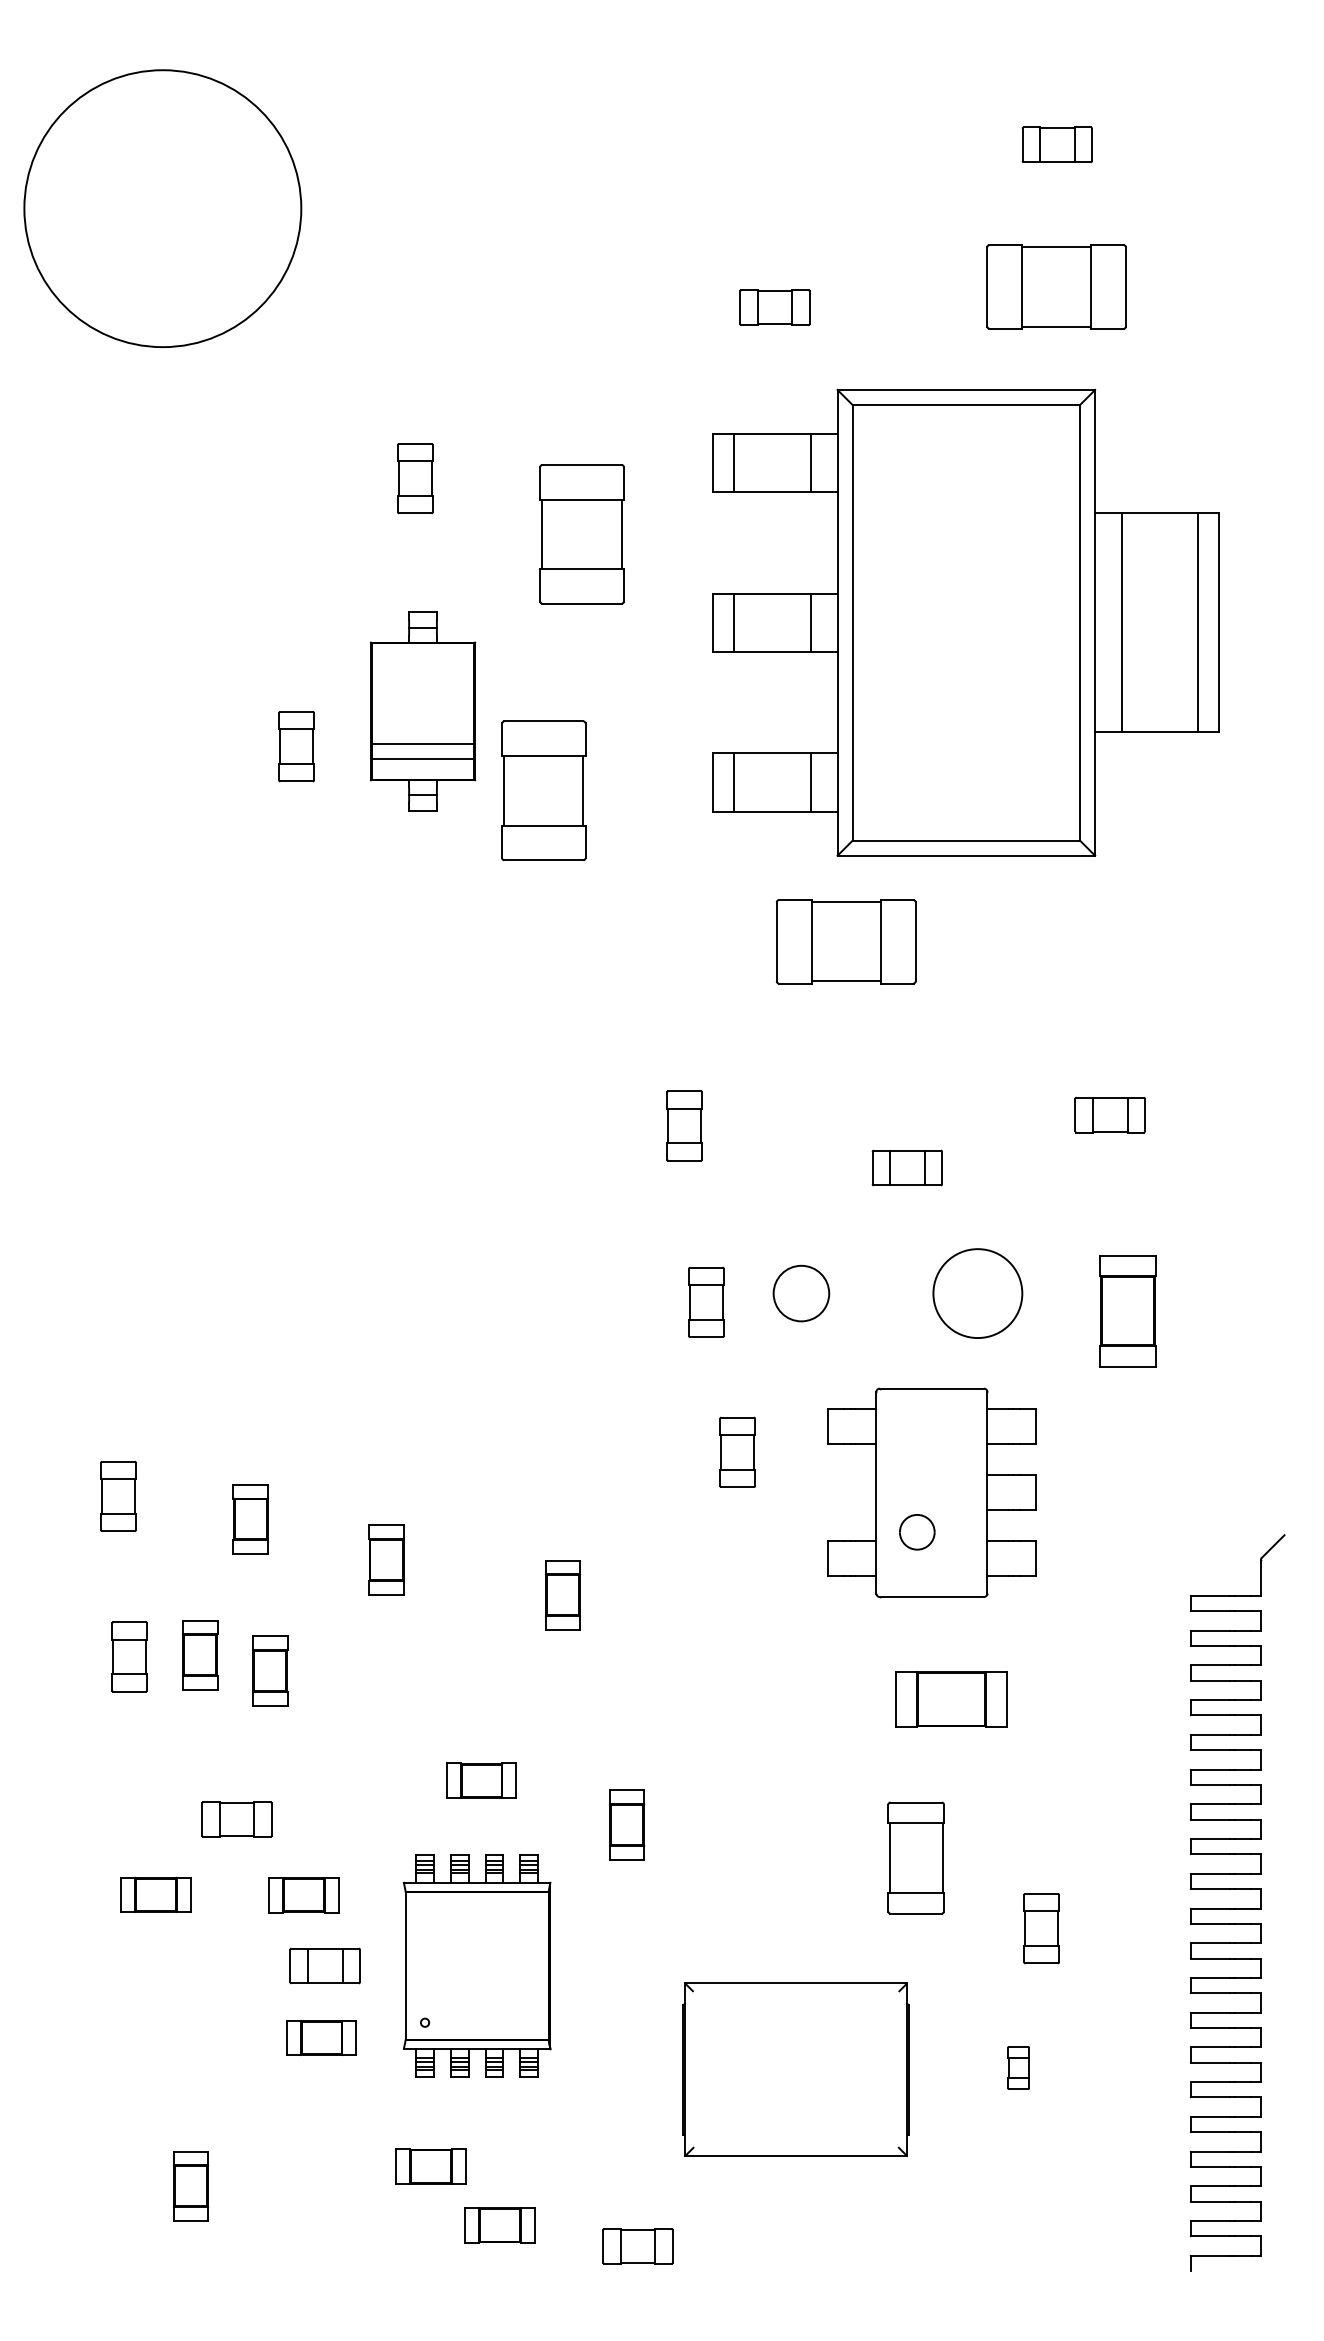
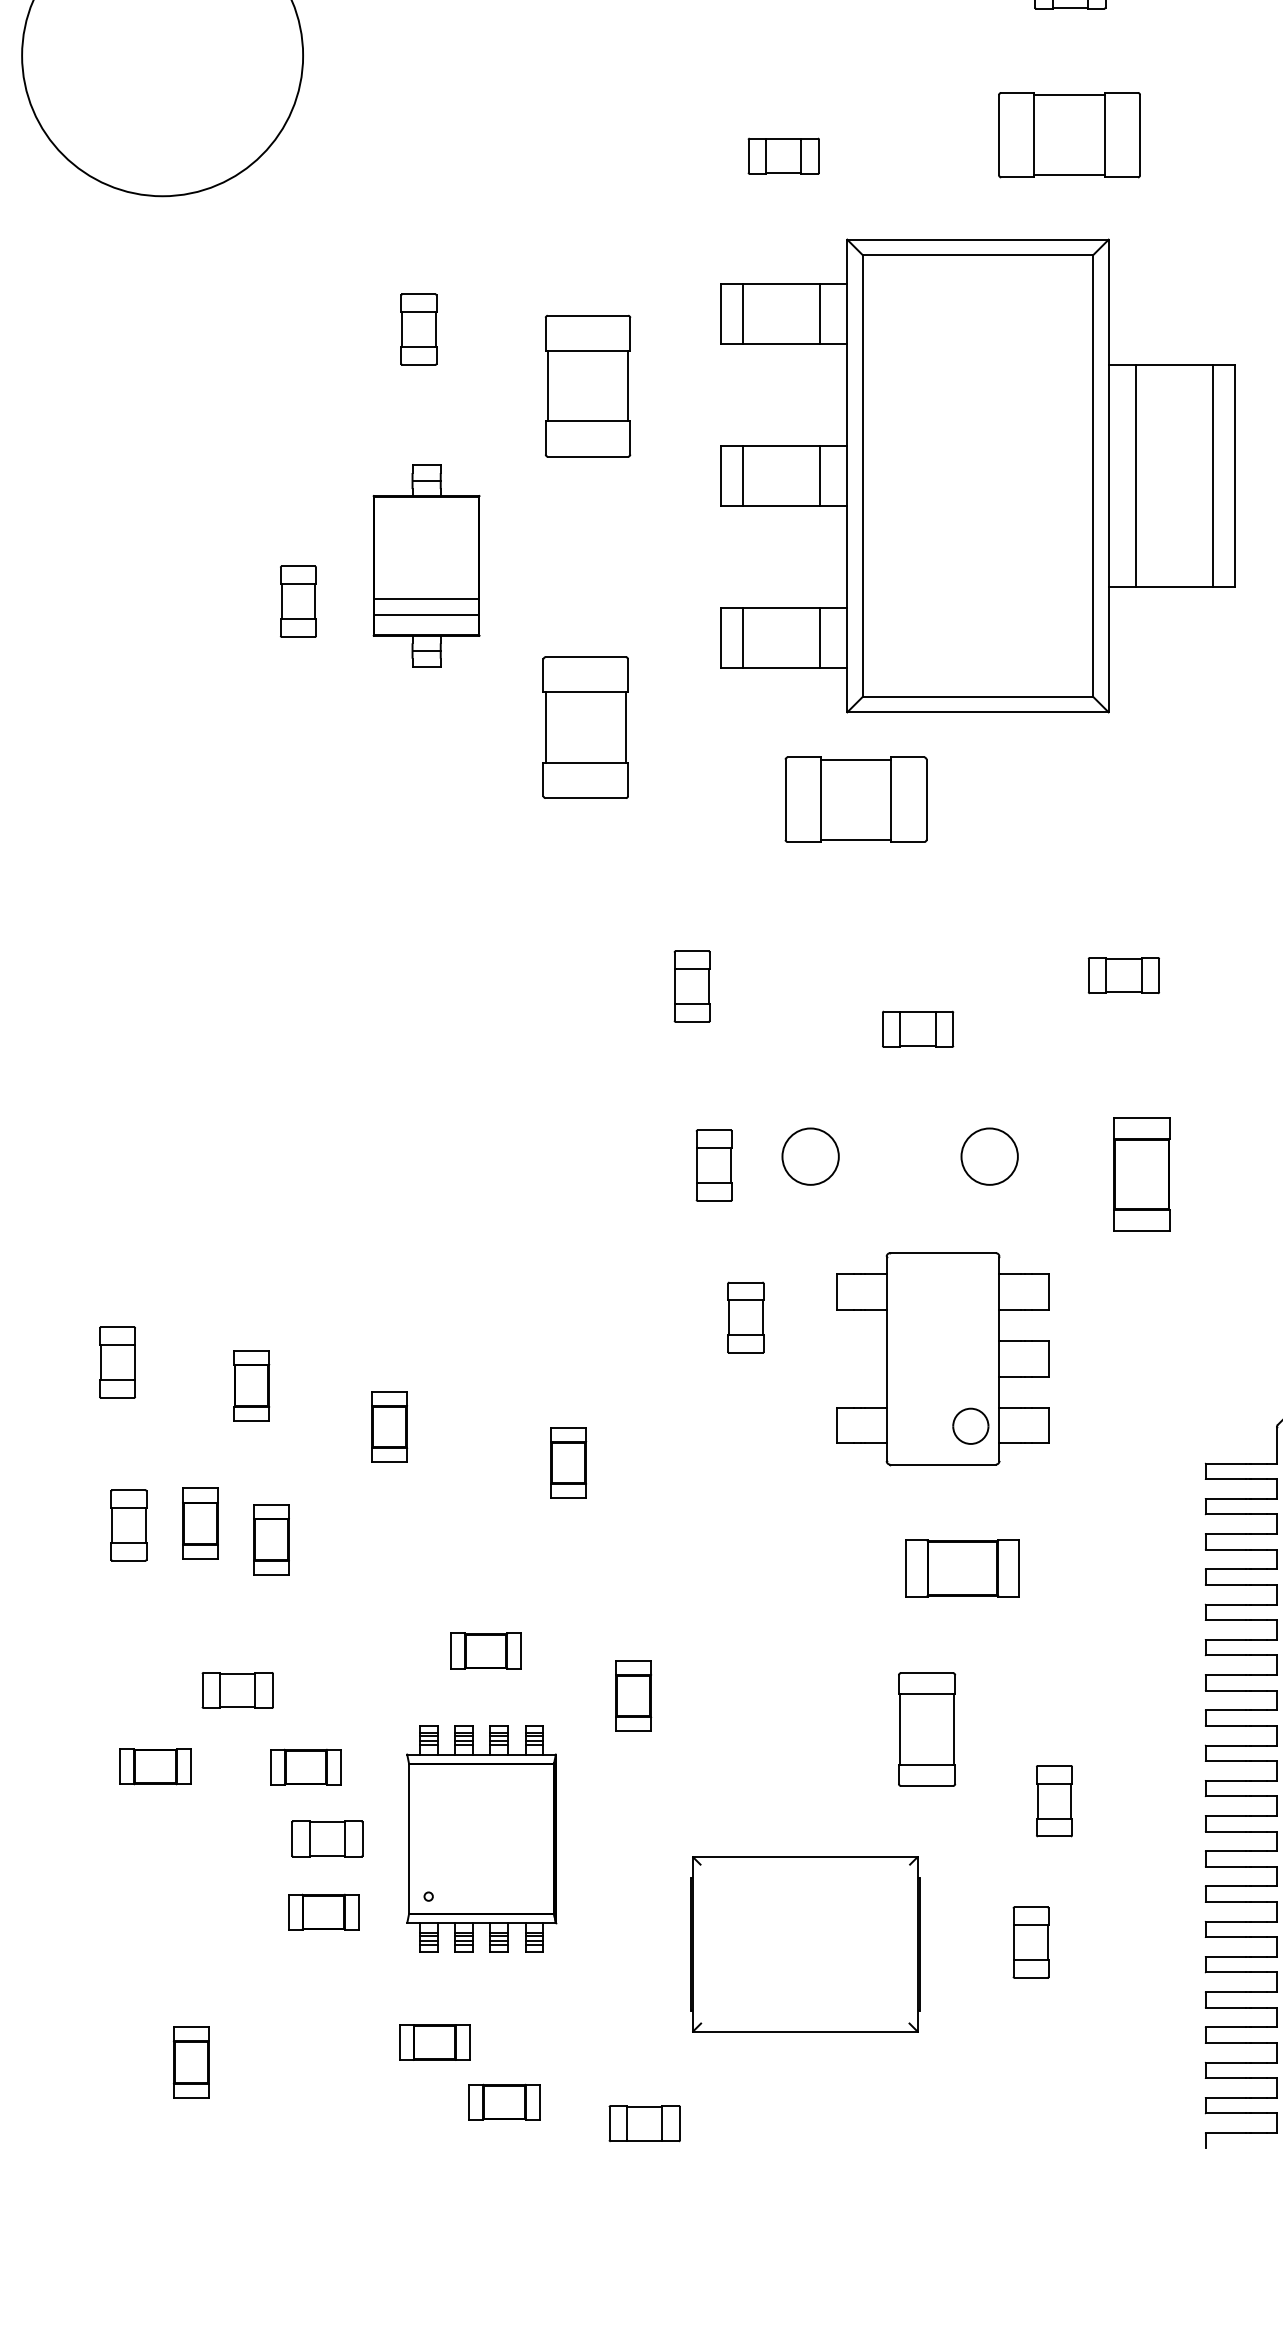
part: (543, 790) -> (585, 727), moved
circle: (977, 1293) -> (989, 1156), size x0.62
part: (917, 1532) -> (971, 1426), moved
part: (1018, 2067) -> (1030, 1942), size x1.67

